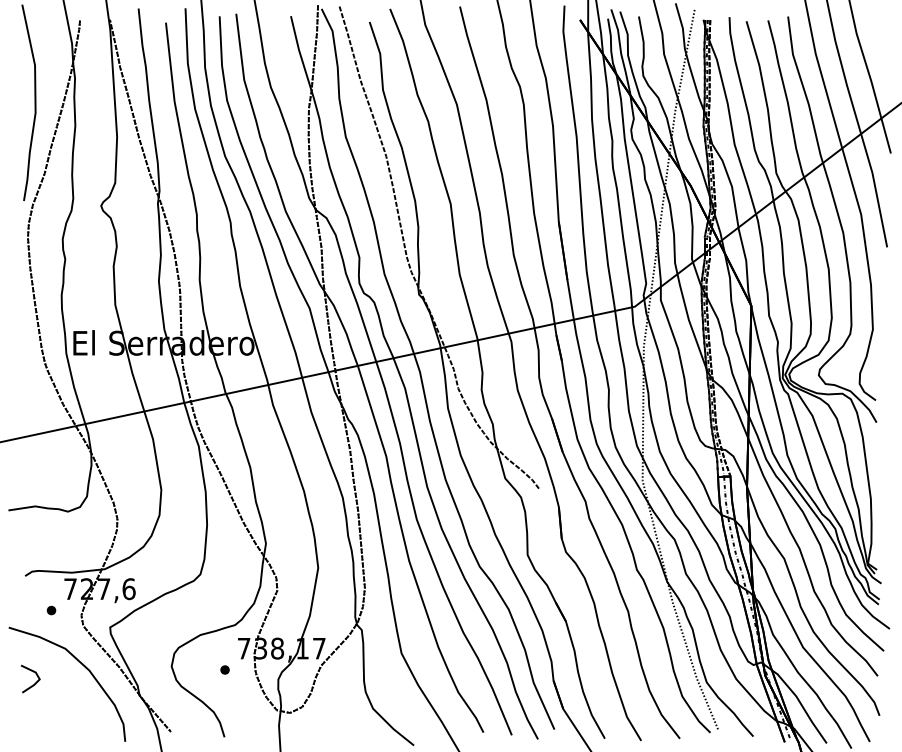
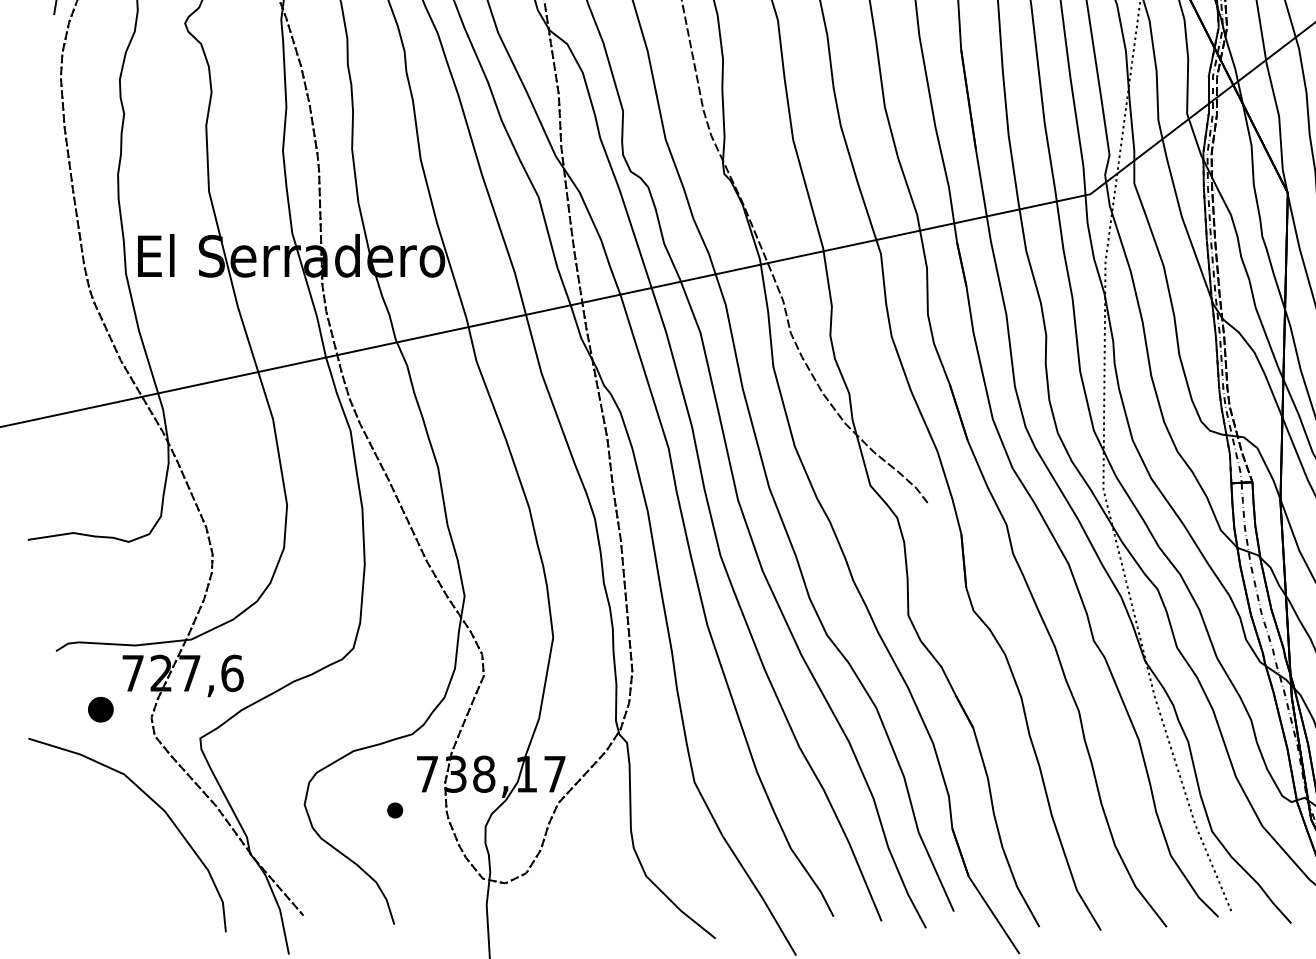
part: (51, 610) -> (100, 709), size x1.6
line: (35, 674) -> (73, 818), removed

